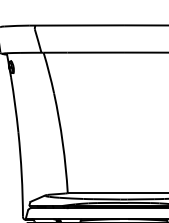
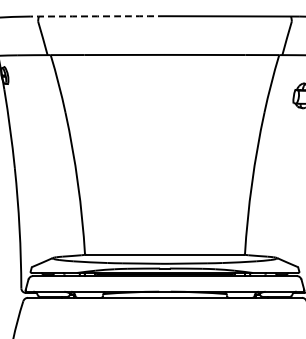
arc: (76, 25) -> (97, 16), solid -> dashed

